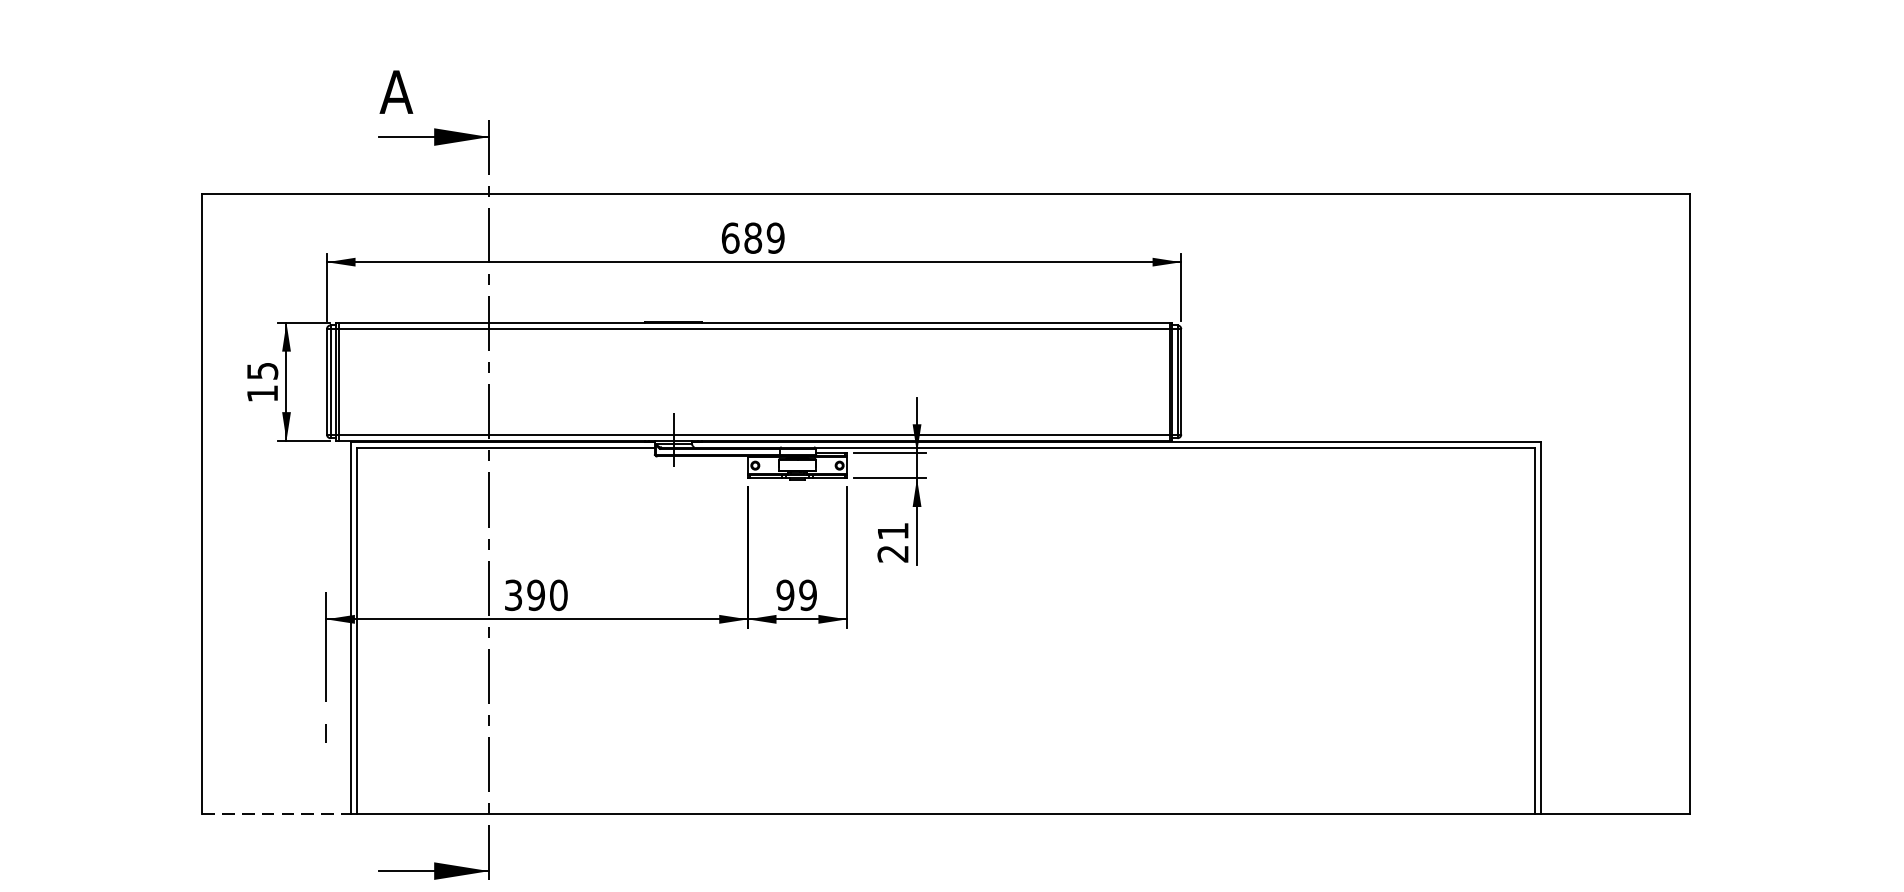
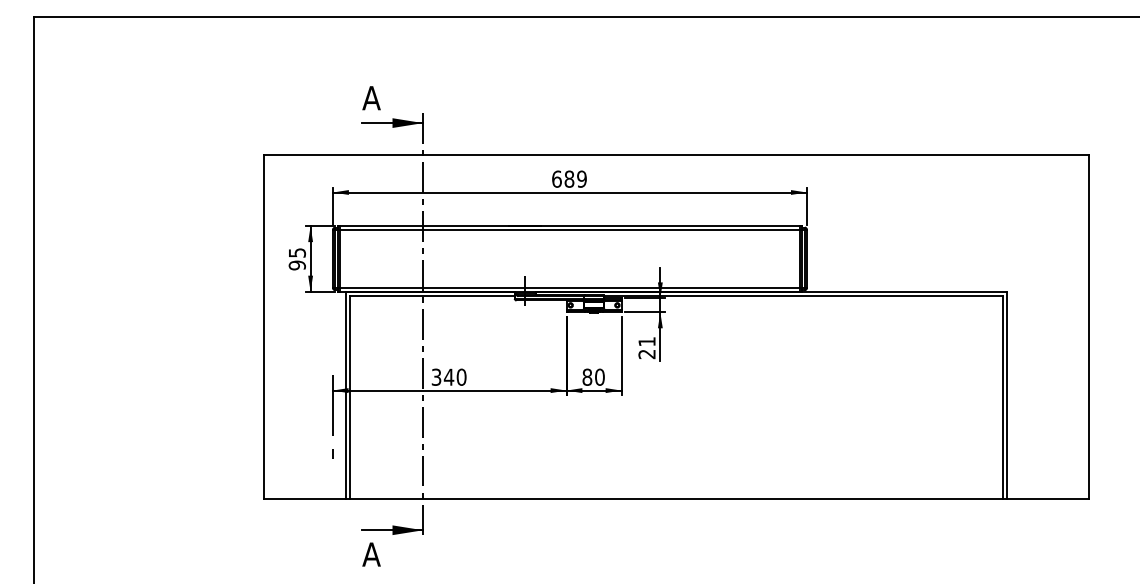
text: (261, 393) -> (296, 265), 15 -> 95
text: (535, 593) -> (448, 376), 390 -> 340
text: (796, 593) -> (593, 376), 99 -> 80
line: (277, 813) -> (305, 498), dashed -> solid

